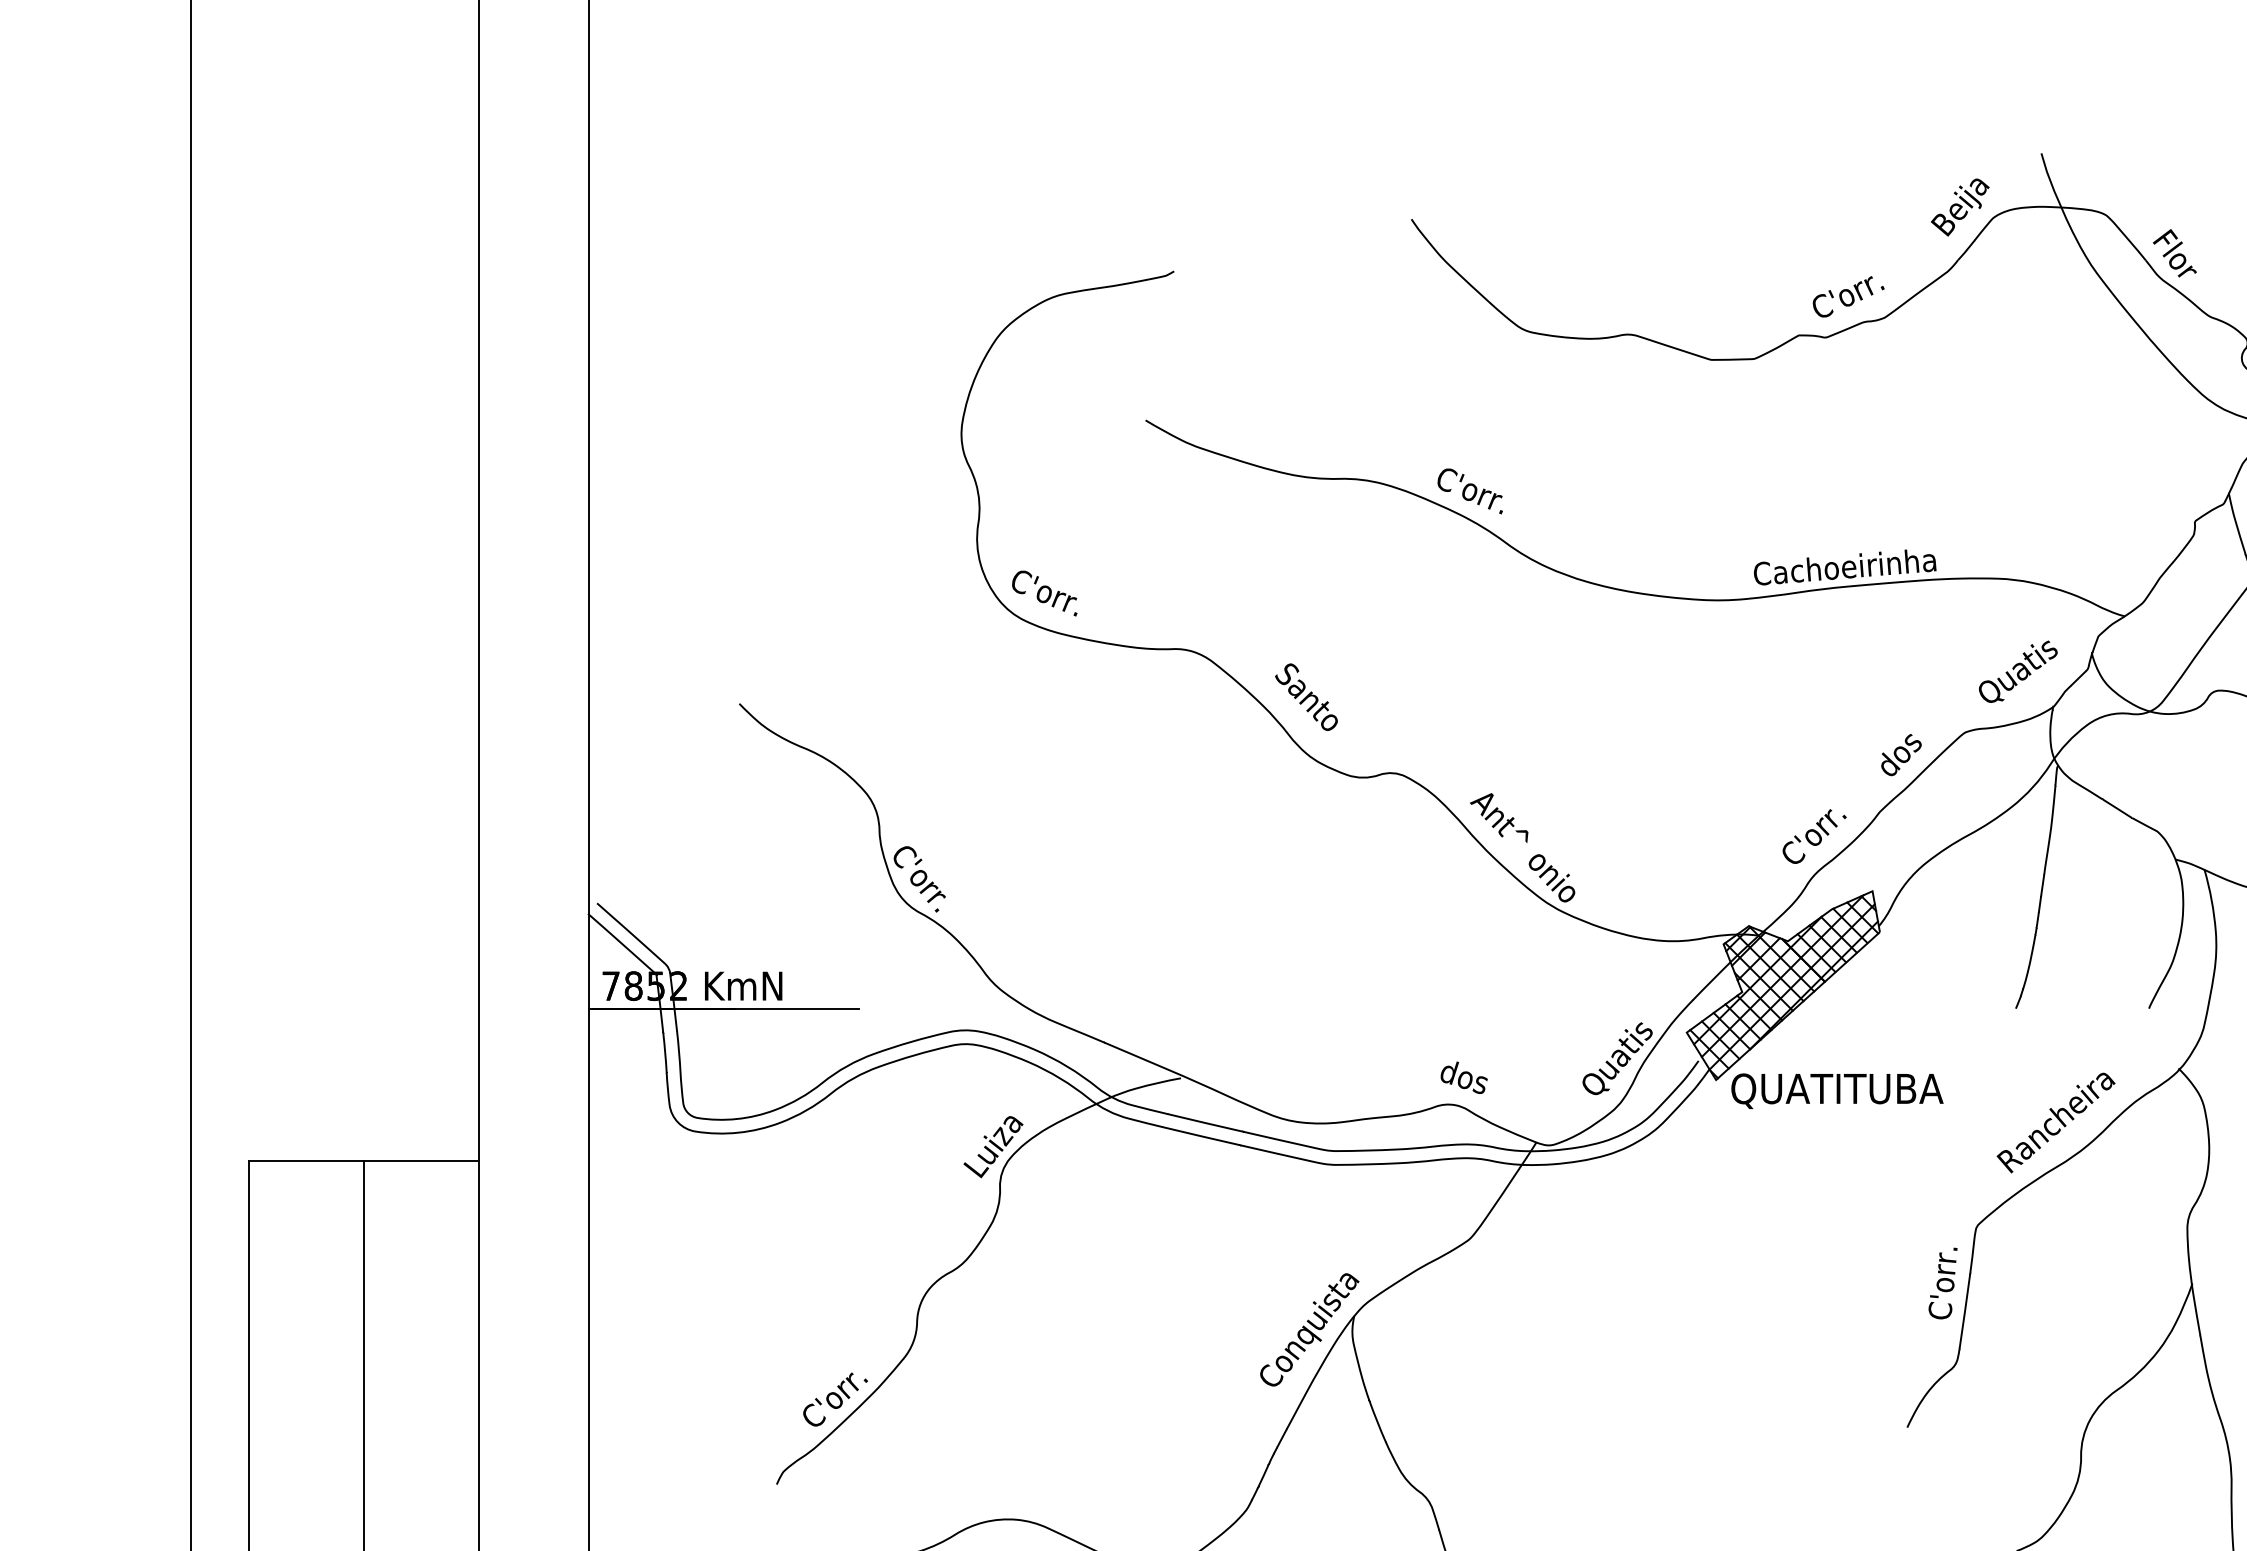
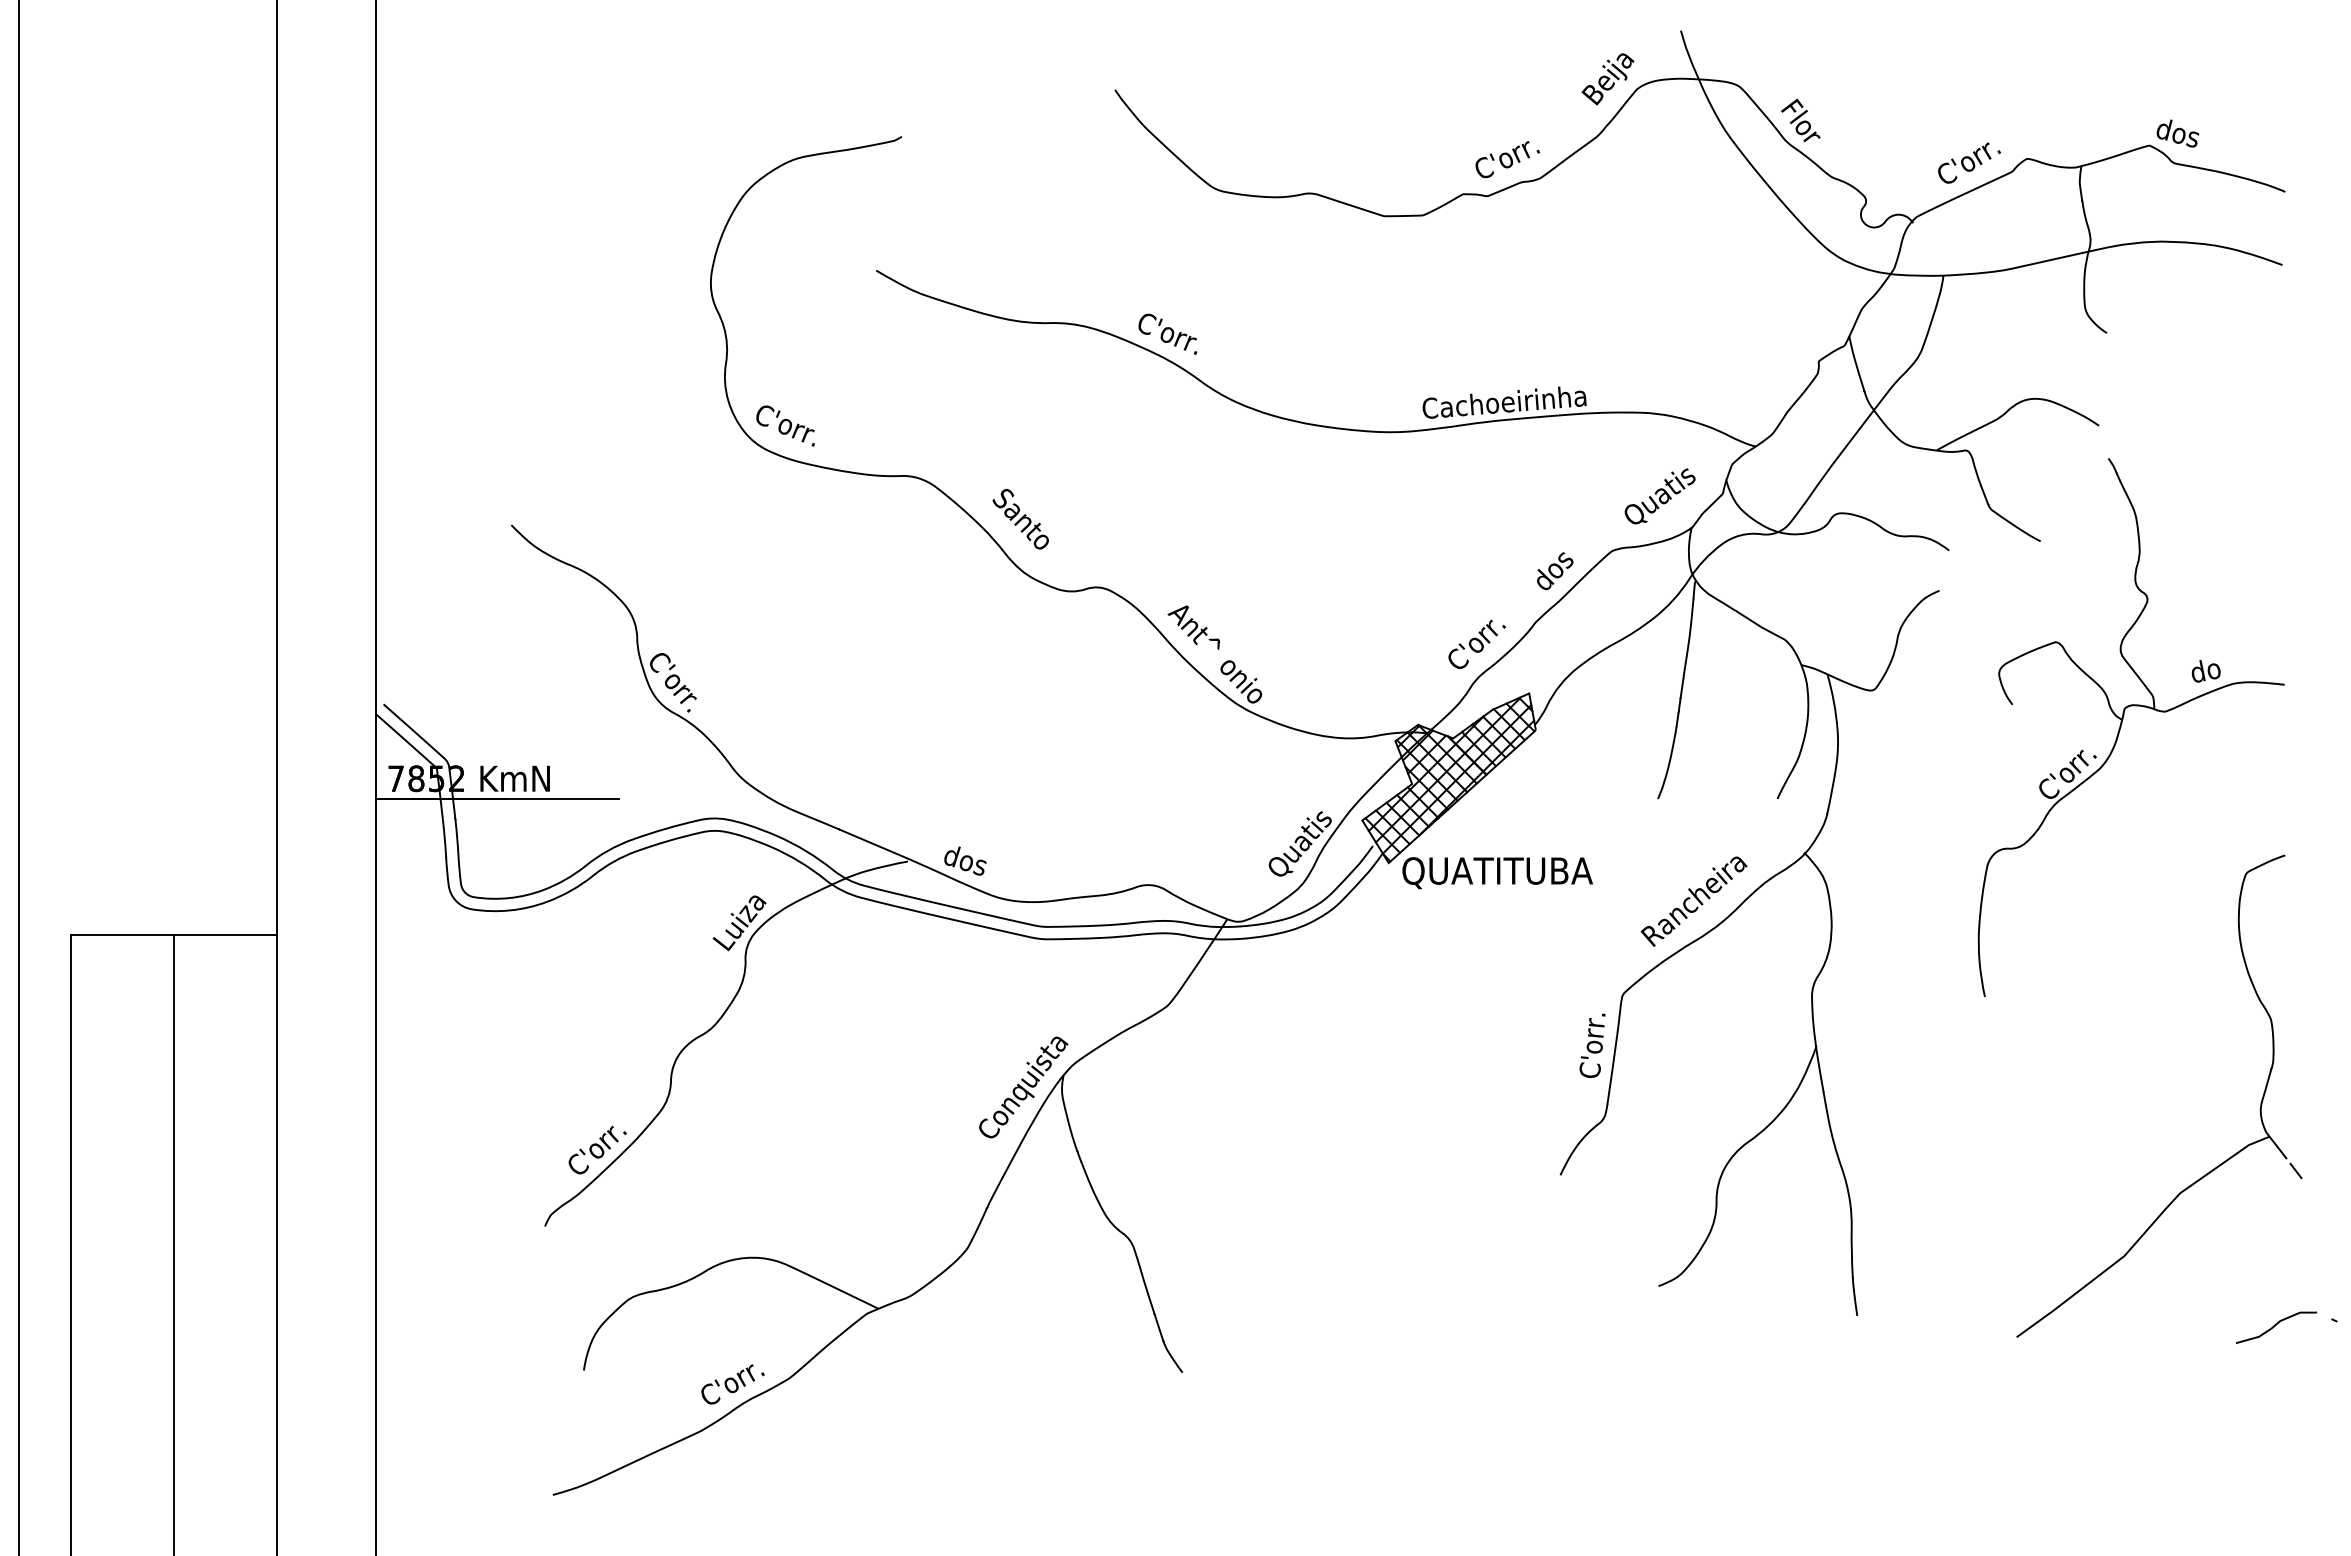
text: (1464, 1077) -> (965, 860), moved

